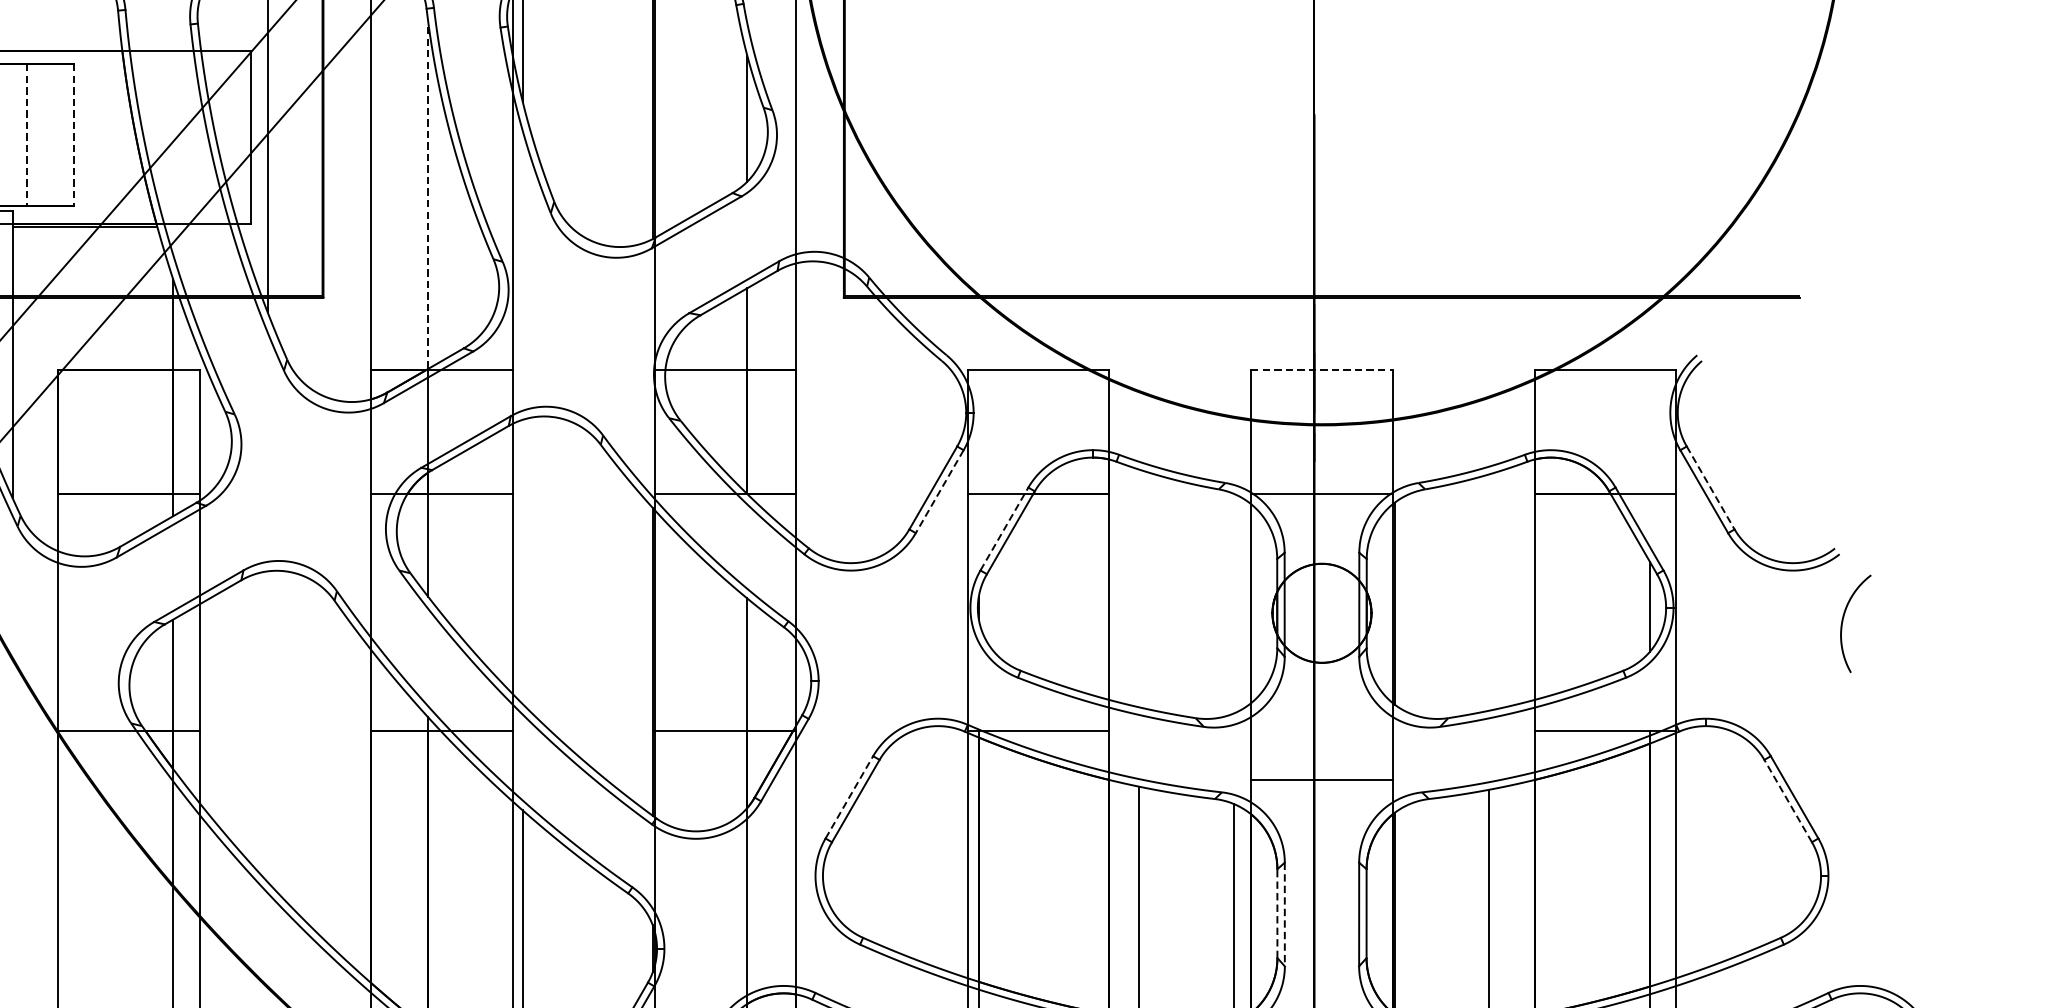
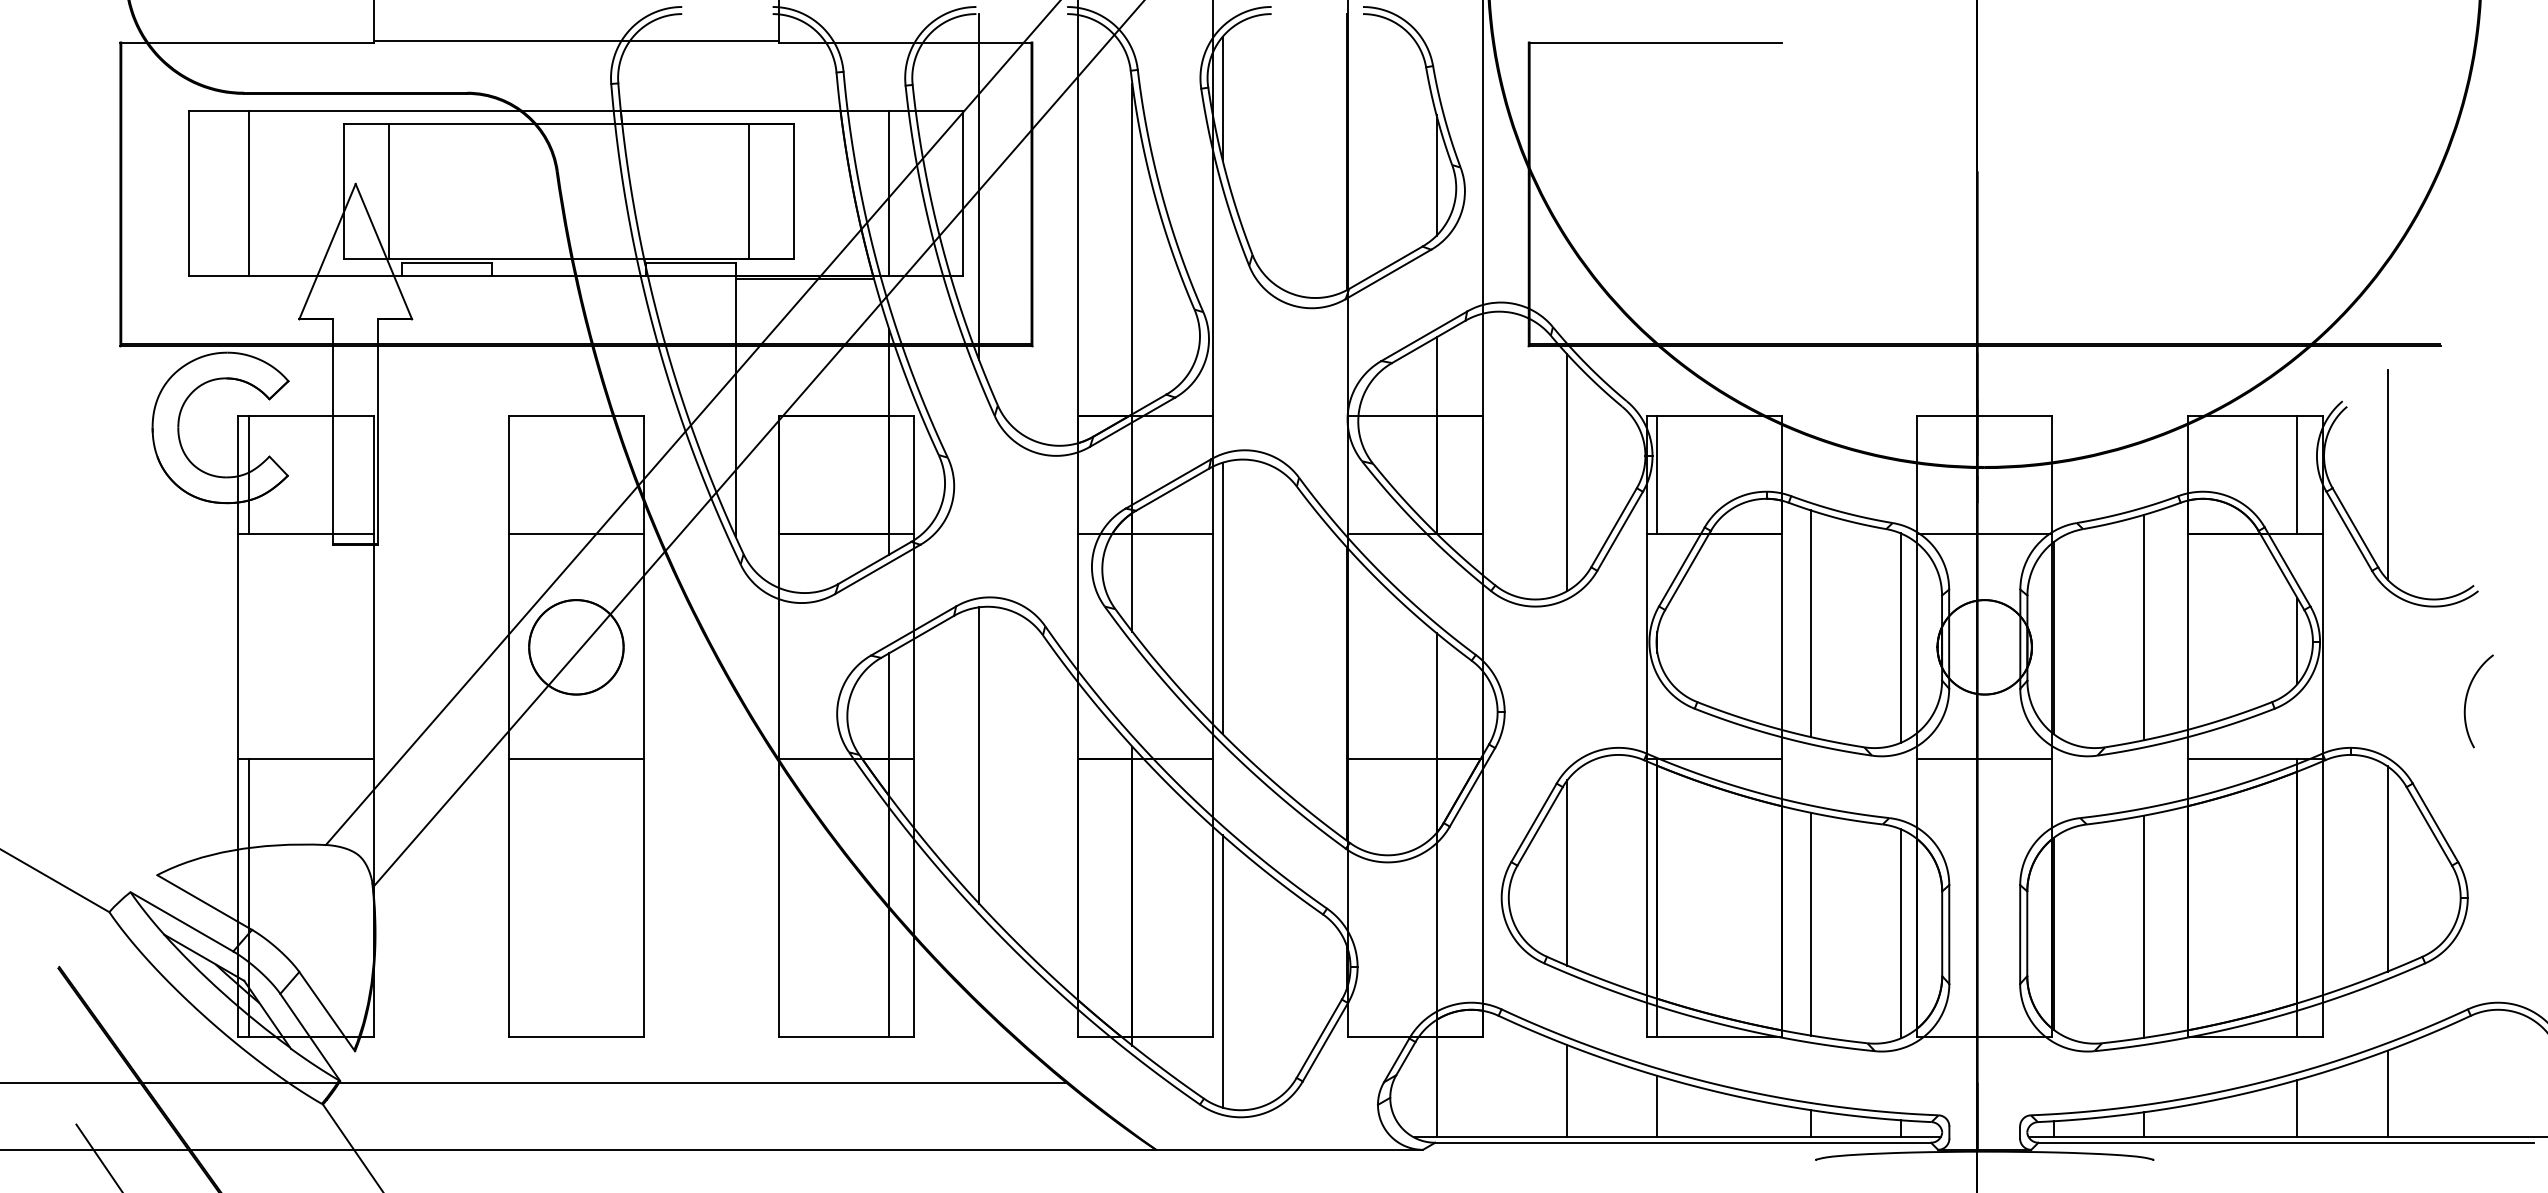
line: (26, 135) -> (749, 191), dashed -> solid
line: (74, 135) -> (794, 191), dashed -> solid
line: (173, 137) -> (889, 193), added
line: (428, 195) -> (1132, 248), dashed -> solid
line: (1321, 370) -> (1984, 415), dashed -> solid
line: (884, 430) -> (1567, 472), added
line: (978, 432) -> (1657, 474), added
line: (1649, 432) -> (2297, 474), added
line: (1744, 432) -> (2387, 474), added
line: (1710, 487) -> (2355, 527), dashed -> solid
line: (940, 491) -> (1620, 531), dashed -> solid
line: (1004, 528) -> (1681, 566), dashed -> solid
line: (522, 562) -> (1222, 598), added
line: (1139, 588) -> (1810, 623), added
line: (1489, 592) -> (2144, 627), added
line: (1233, 603) -> (1900, 637), added
curve: (1843, 620) -> (2467, 698), moved
line: (267, 726) -> (979, 755), added
line: (1321, 780) -> (1984, 759), moved
line: (849, 796) -> (1534, 822), dashed -> solid
line: (1788, 800) -> (2429, 825), dashed -> solid
line: (1744, 845) -> (2387, 868), added
line: (884, 849) -> (1567, 872), added
line: (1277, 913) -> (1942, 933), dashed -> solid
line: (1285, 915) -> (1949, 935), dashed -> solid

